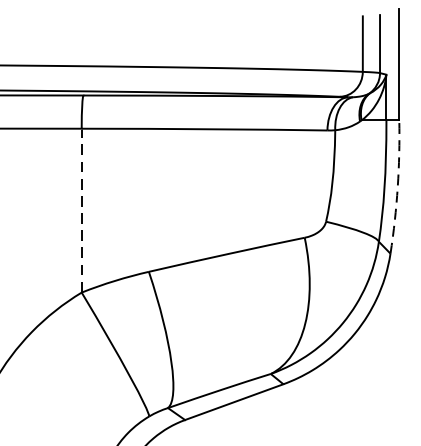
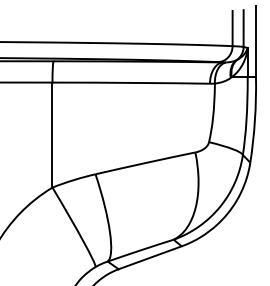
arc: (397, 187) -> (254, 120), dashed -> solid
line: (81, 209) -> (52, 134), dashed -> solid

